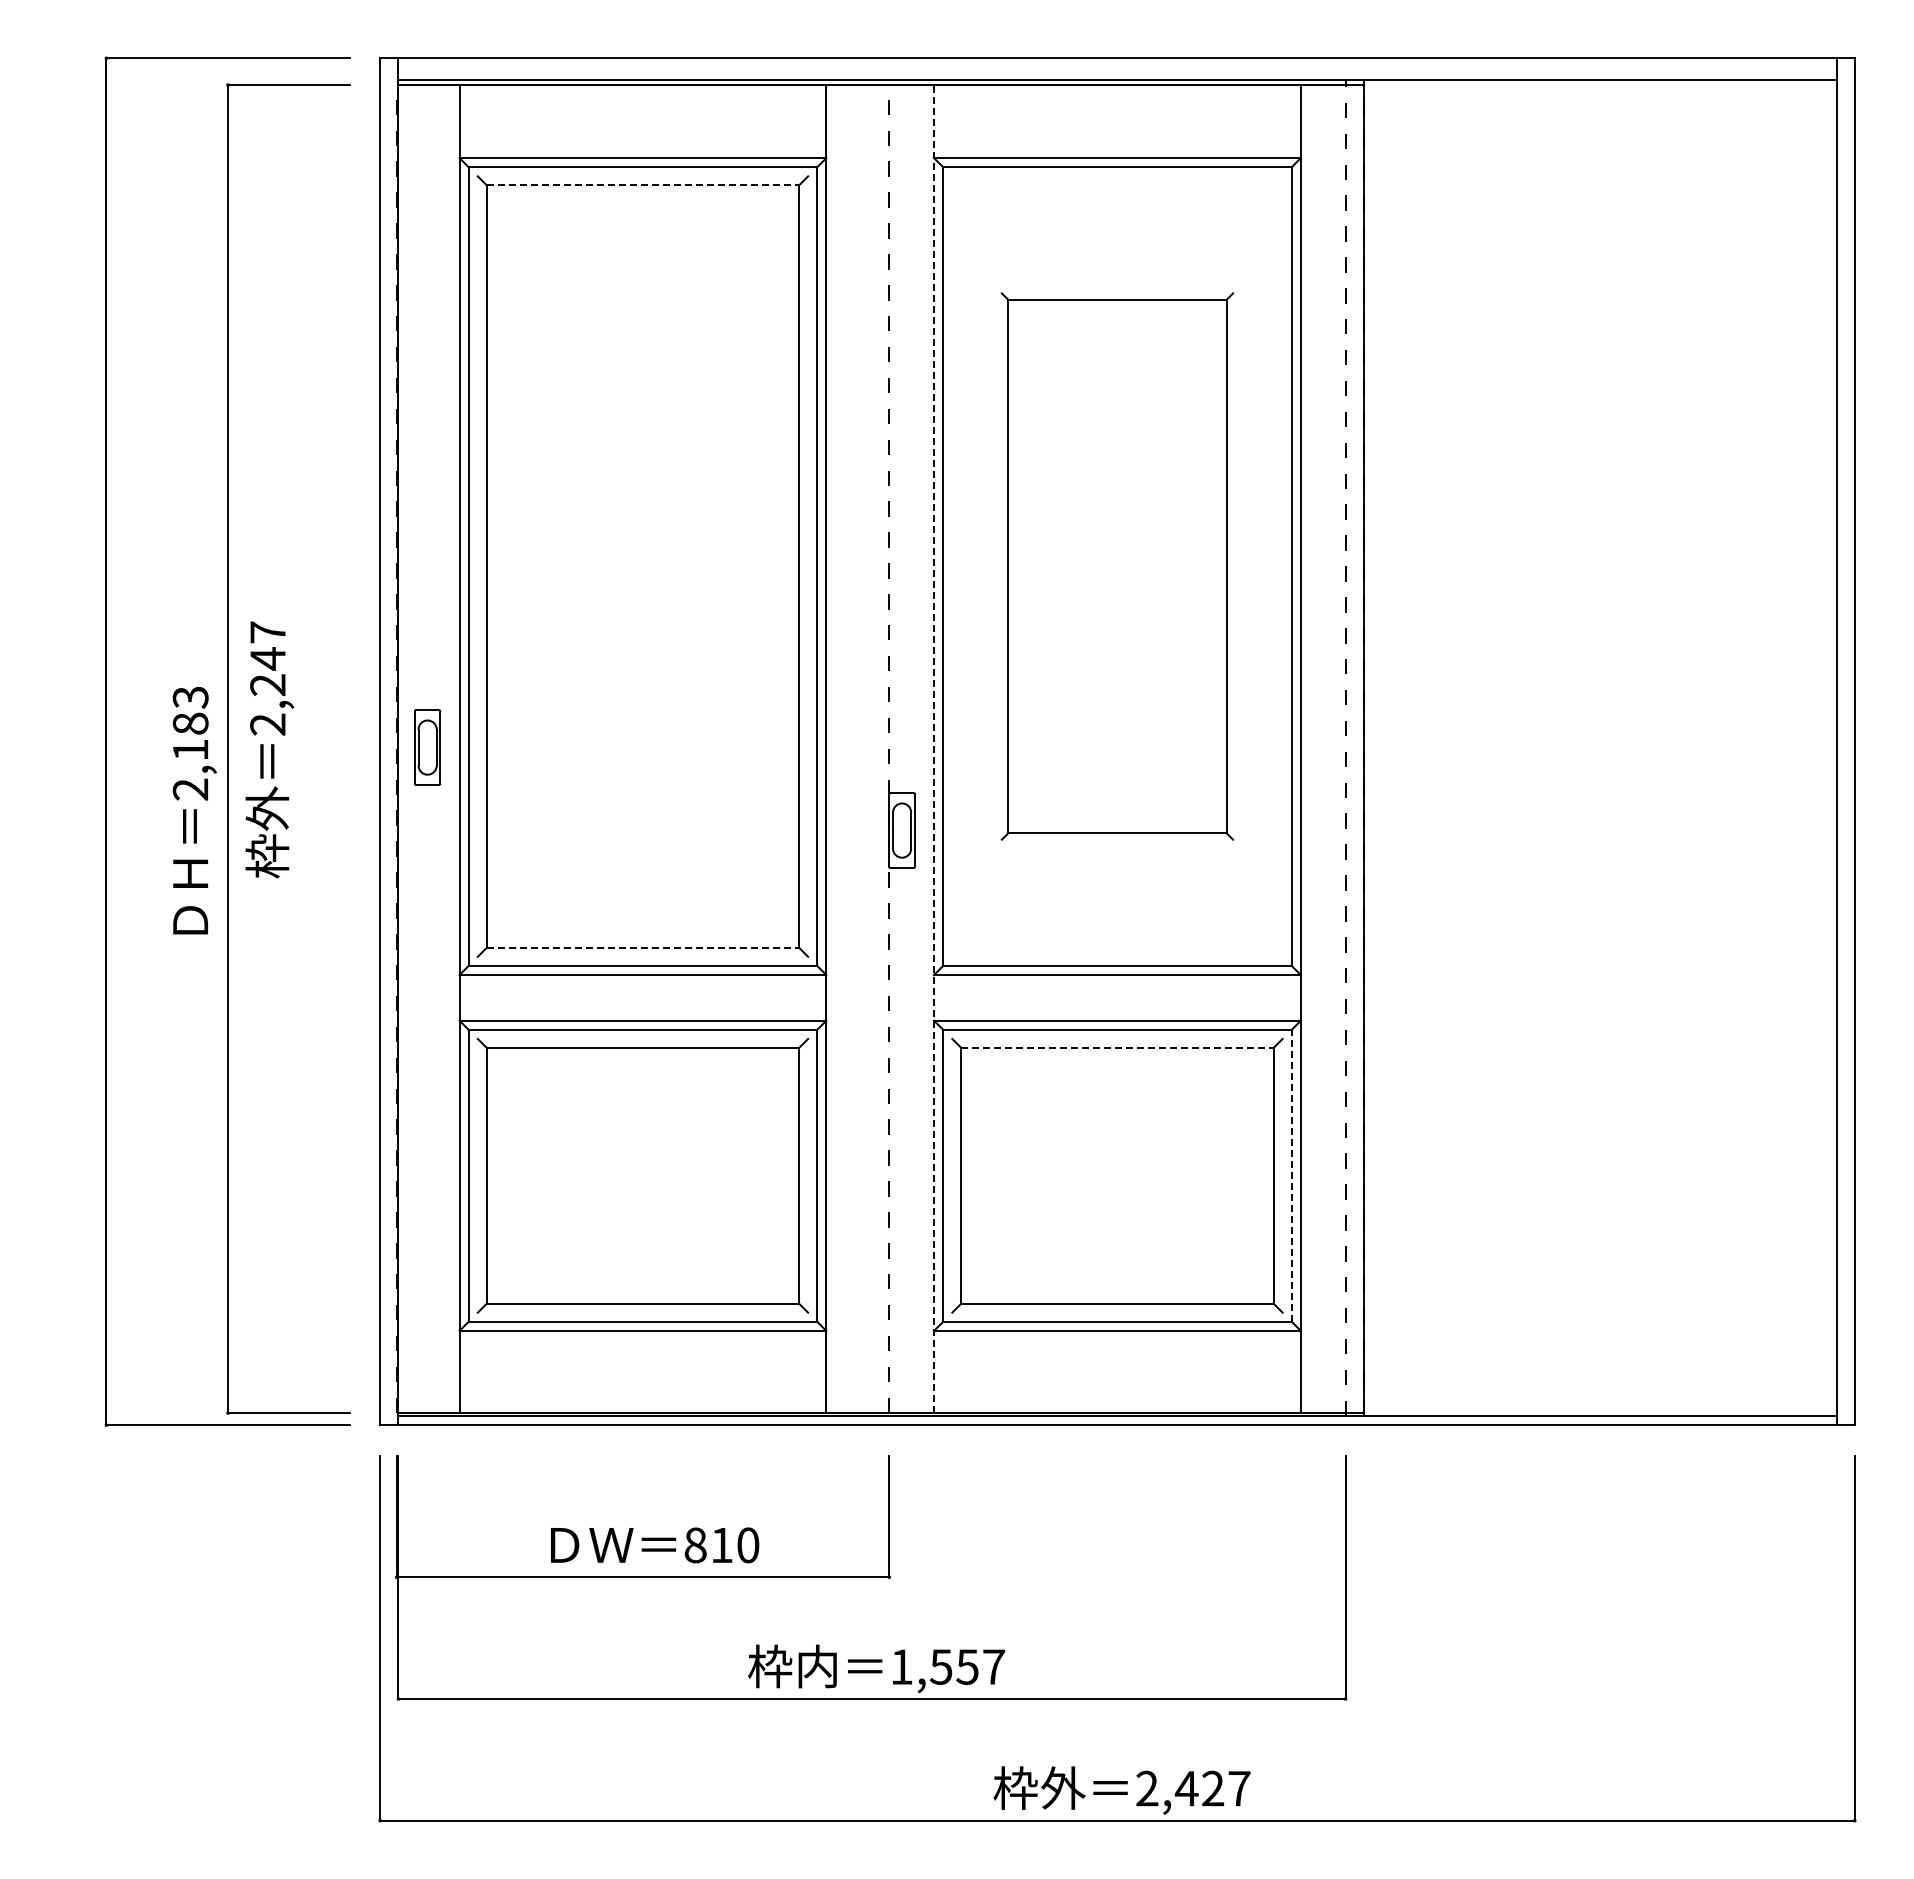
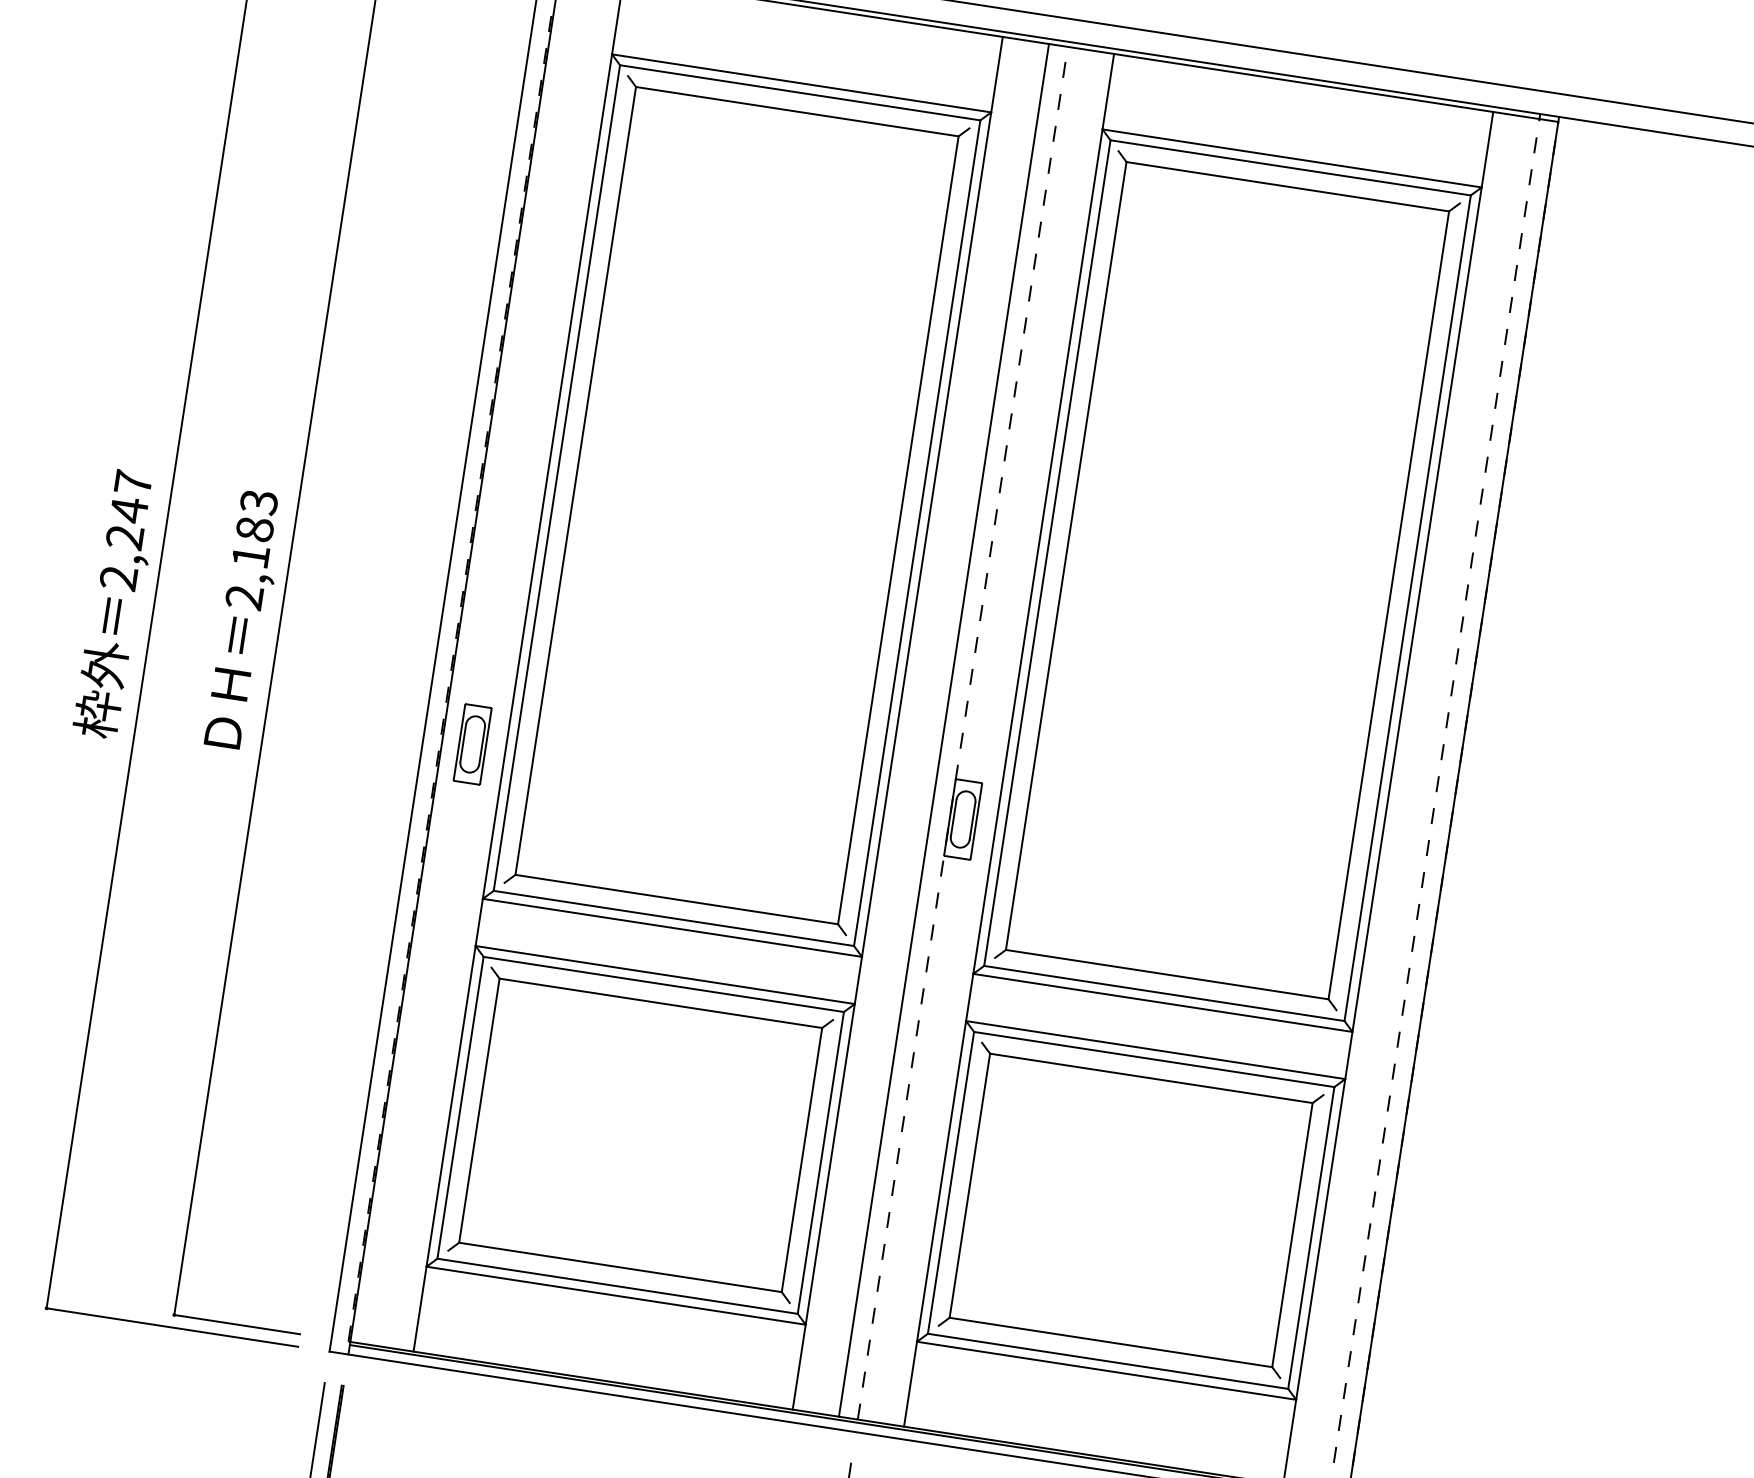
line: (643, 185) -> (797, 111), dashed -> solid
part: (1117, 566) -> (1227, 580), size x1.43
part: (427, 747) -> (472, 744), moved
text: (269, 749) -> (116, 604), moved
line: (871, 749) -> (944, 730), added
line: (934, 749) -> (1009, 740), dashed -> solid
text: (194, 810) -> (245, 619), moved
line: (643, 947) -> (677, 899), dashed -> solid
line: (1117, 1048) -> (1151, 1078), dashed -> solid
line: (1291, 1175) -> (1311, 1237), dashed -> solid

